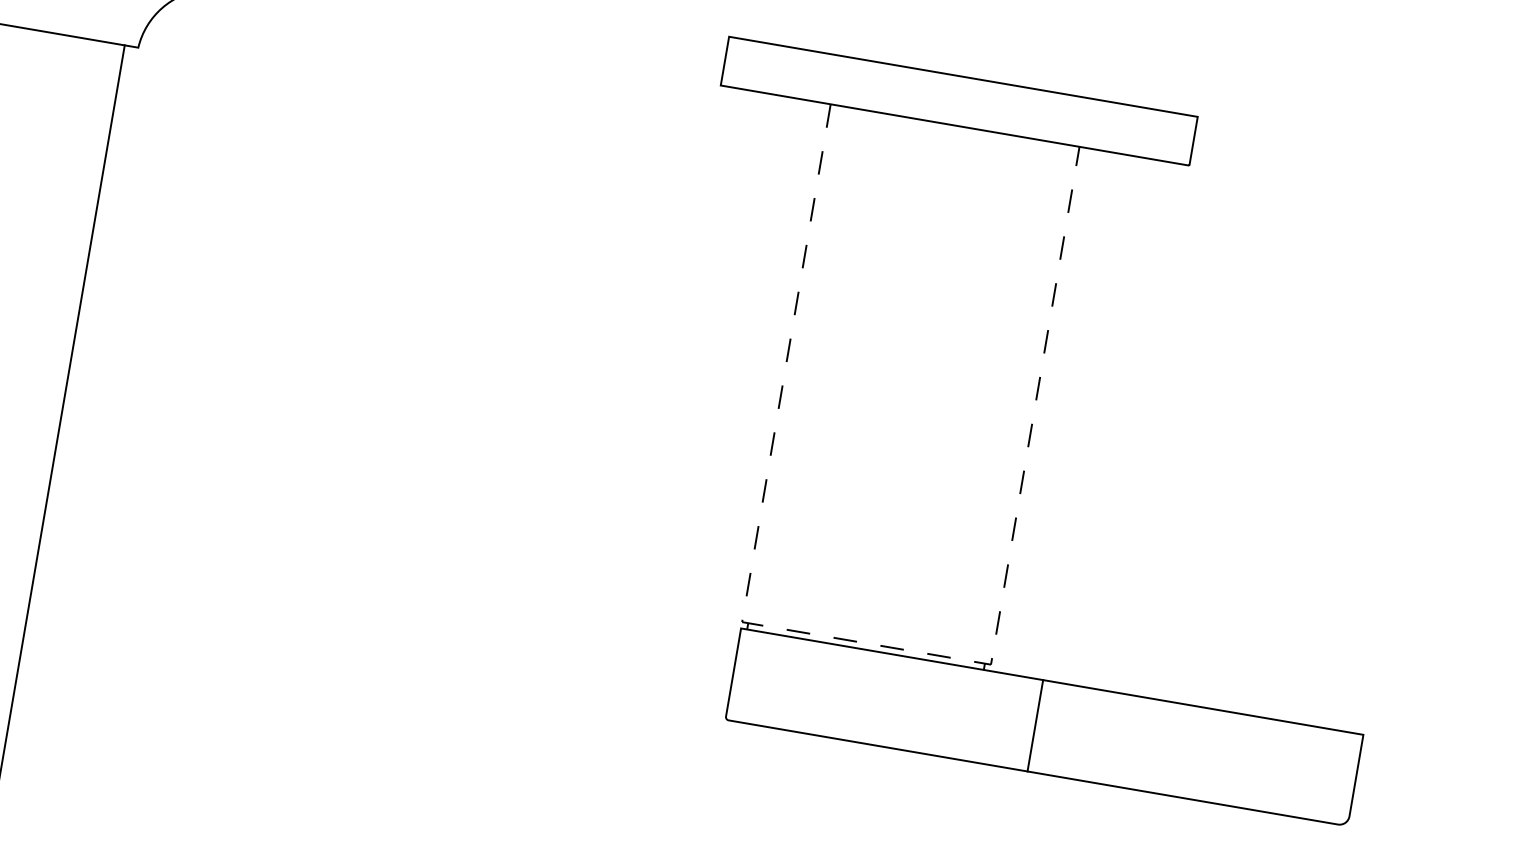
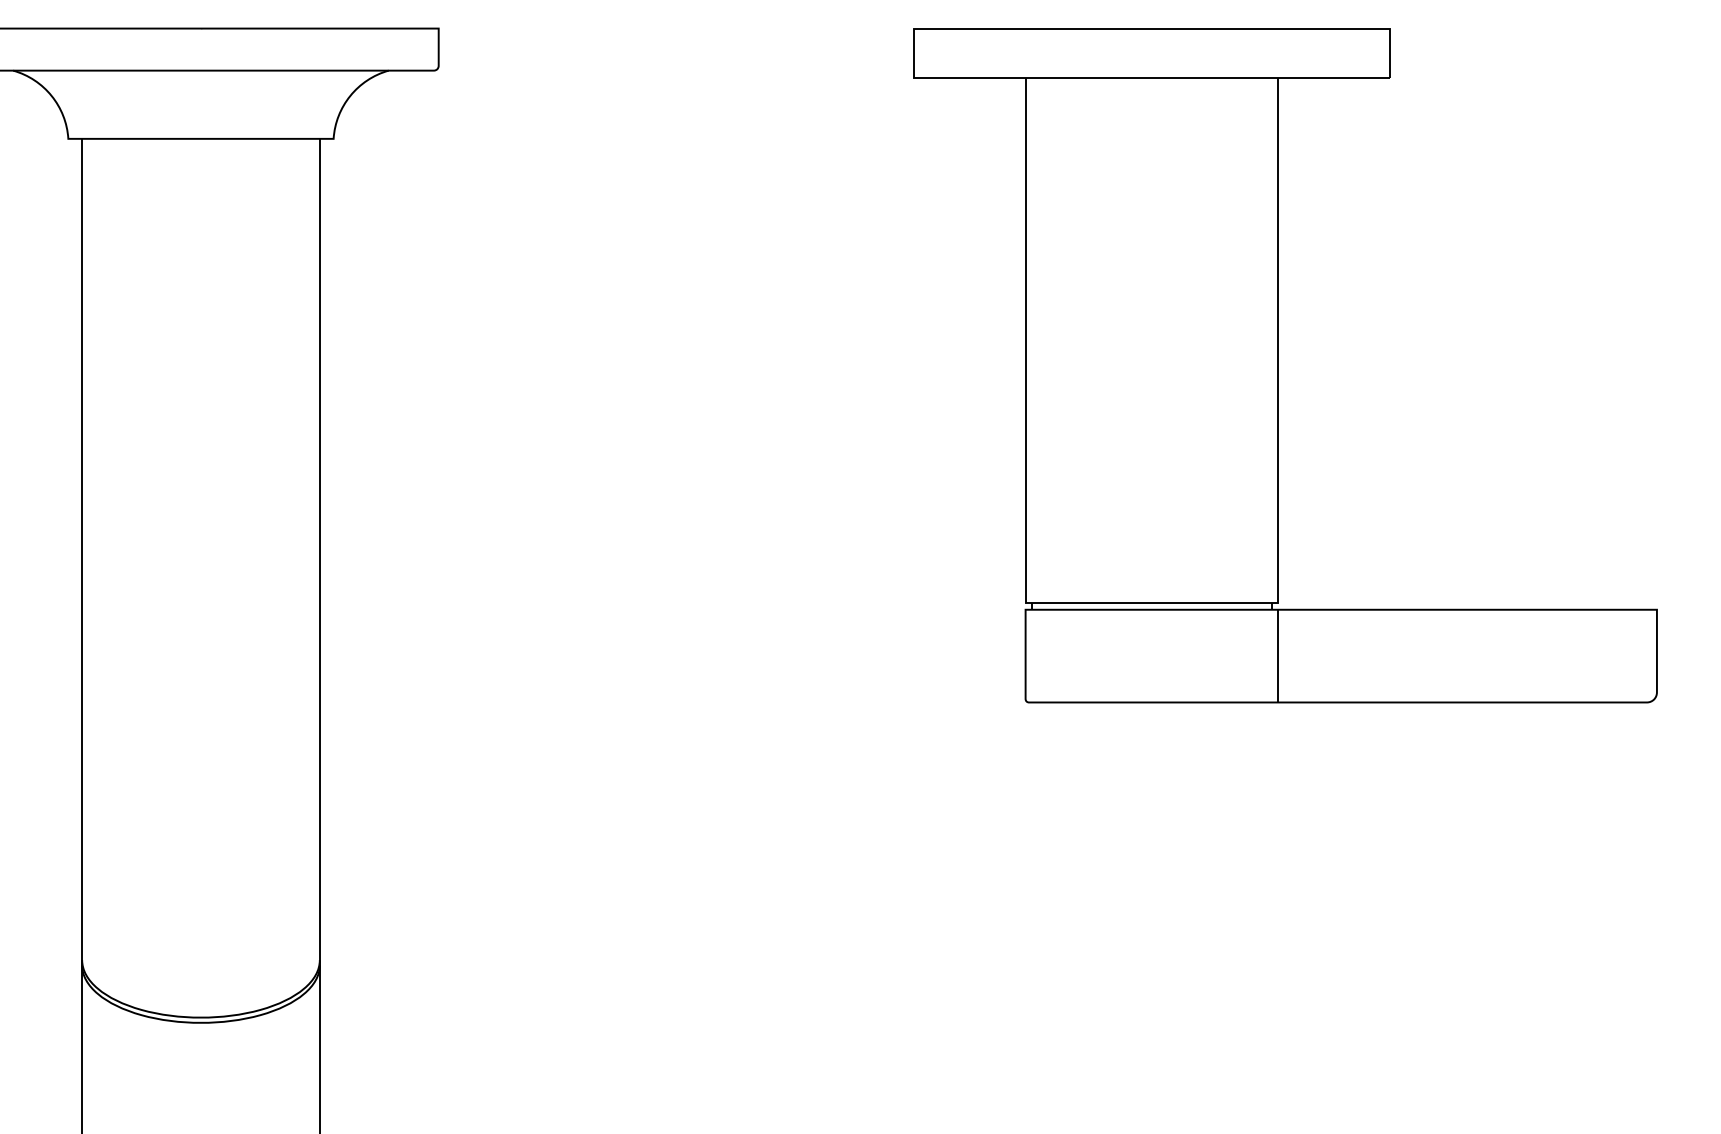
line: (867, 643) -> (1152, 603), dashed -> solid
line: (1035, 725) -> (1278, 655), moved

